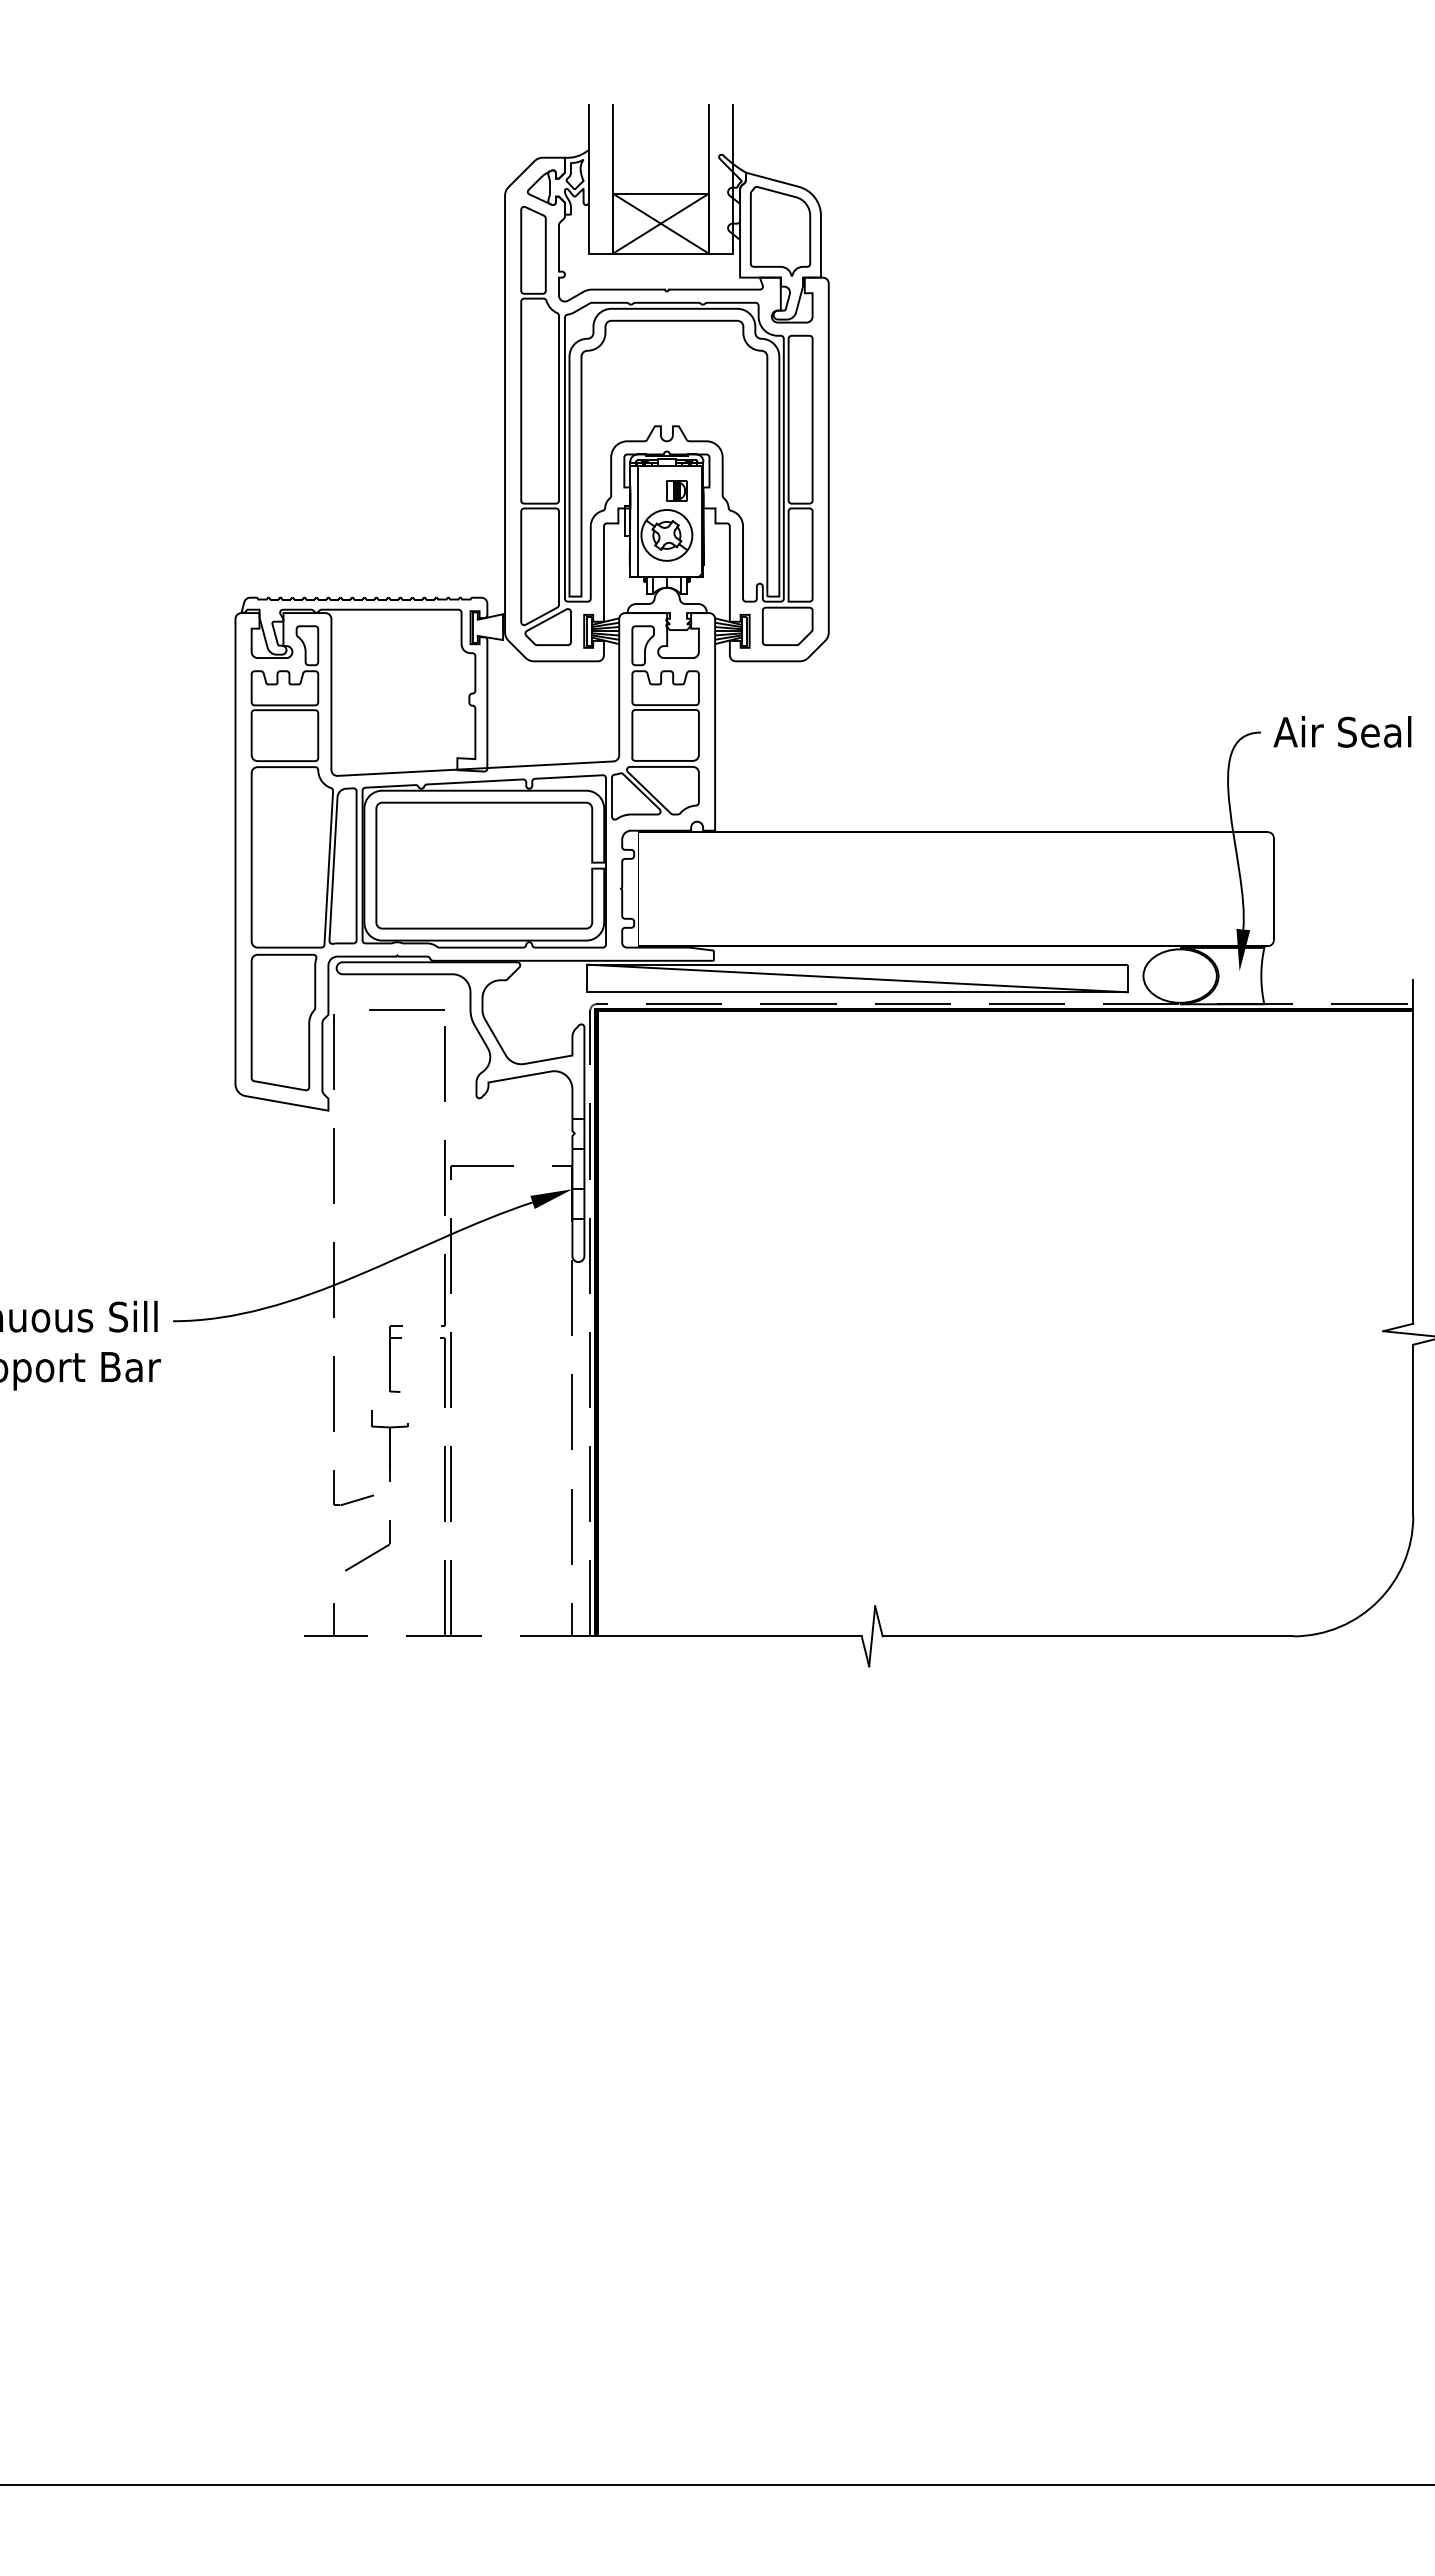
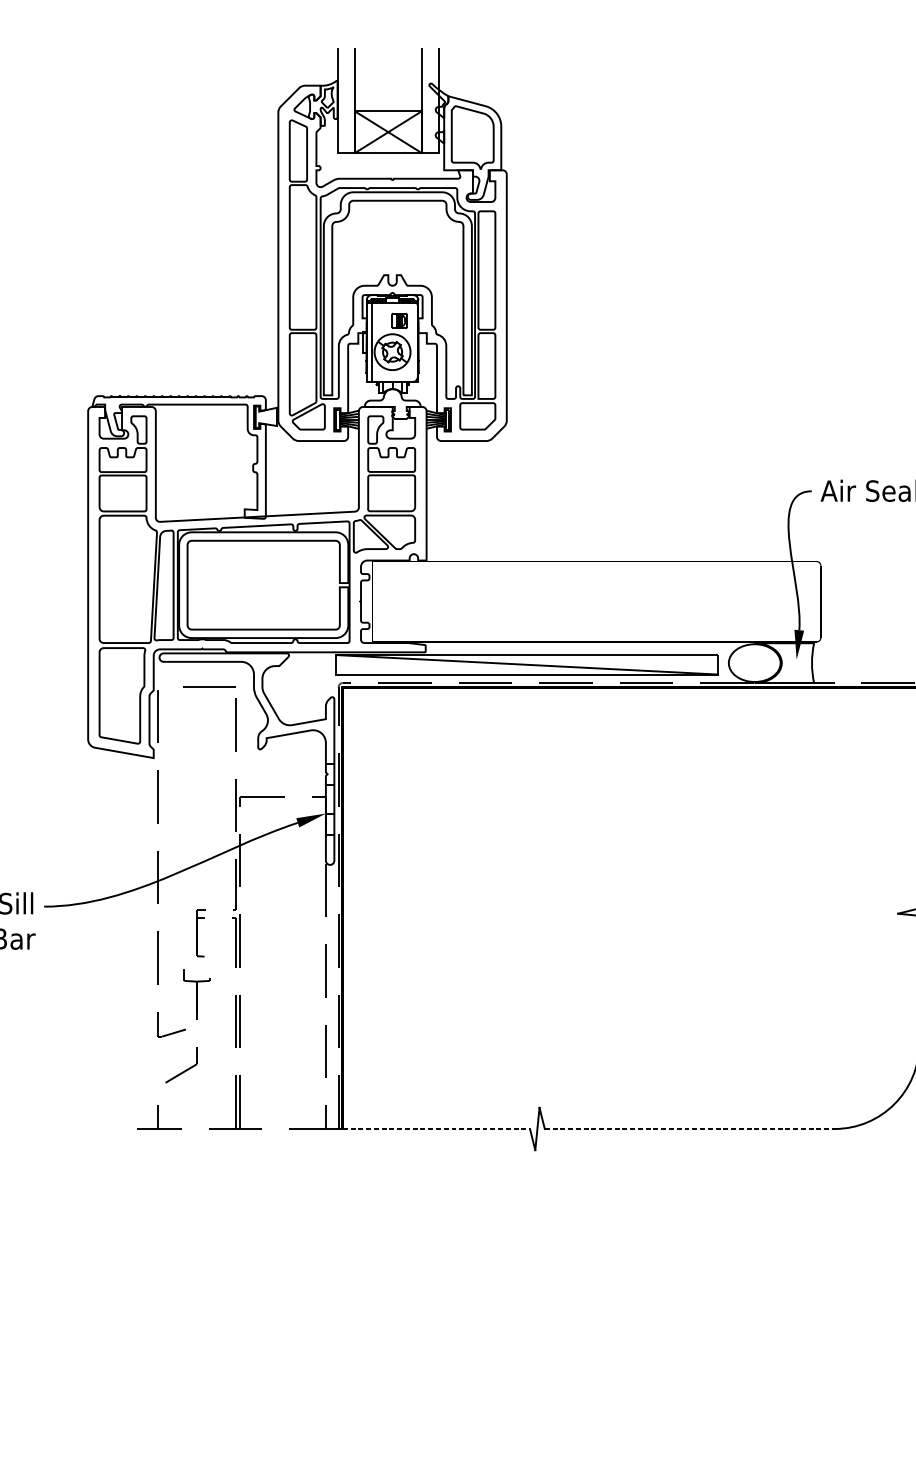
line: (729, 1636) -> (436, 1129), solid -> dashed
line: (1088, 1636) -> (690, 1129), solid -> dashed

